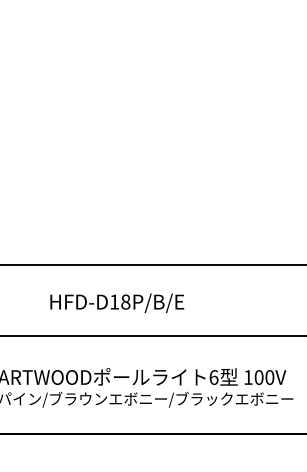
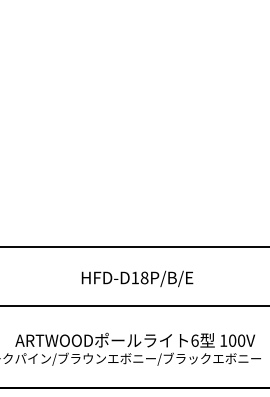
text: (117, 302) -> (137, 278), moved

